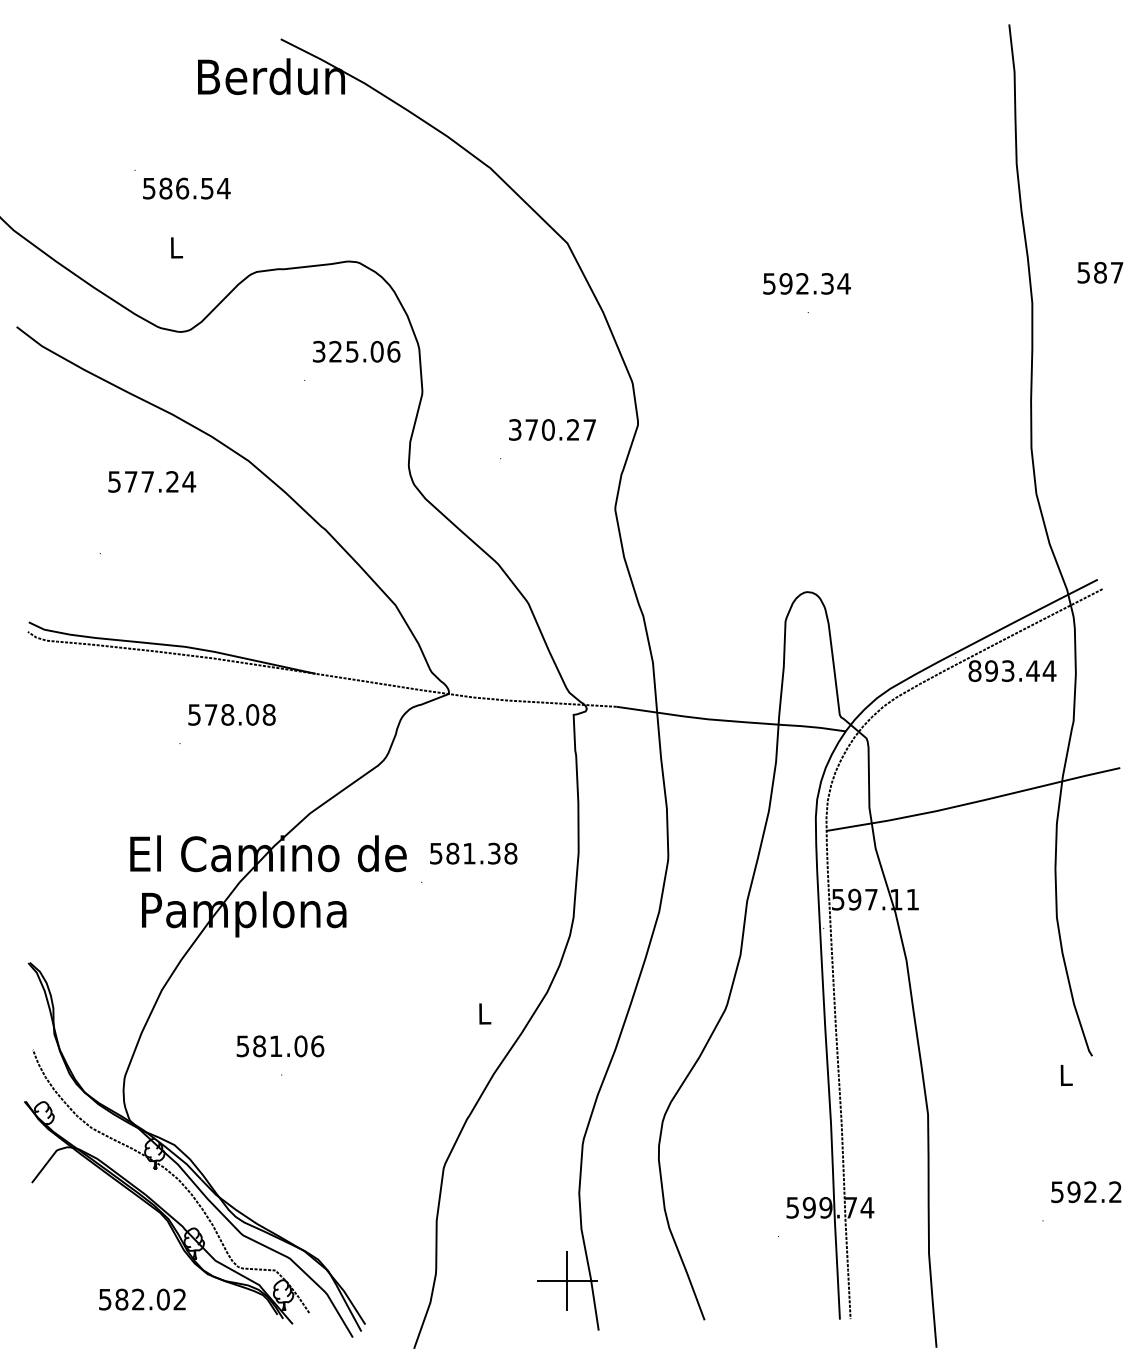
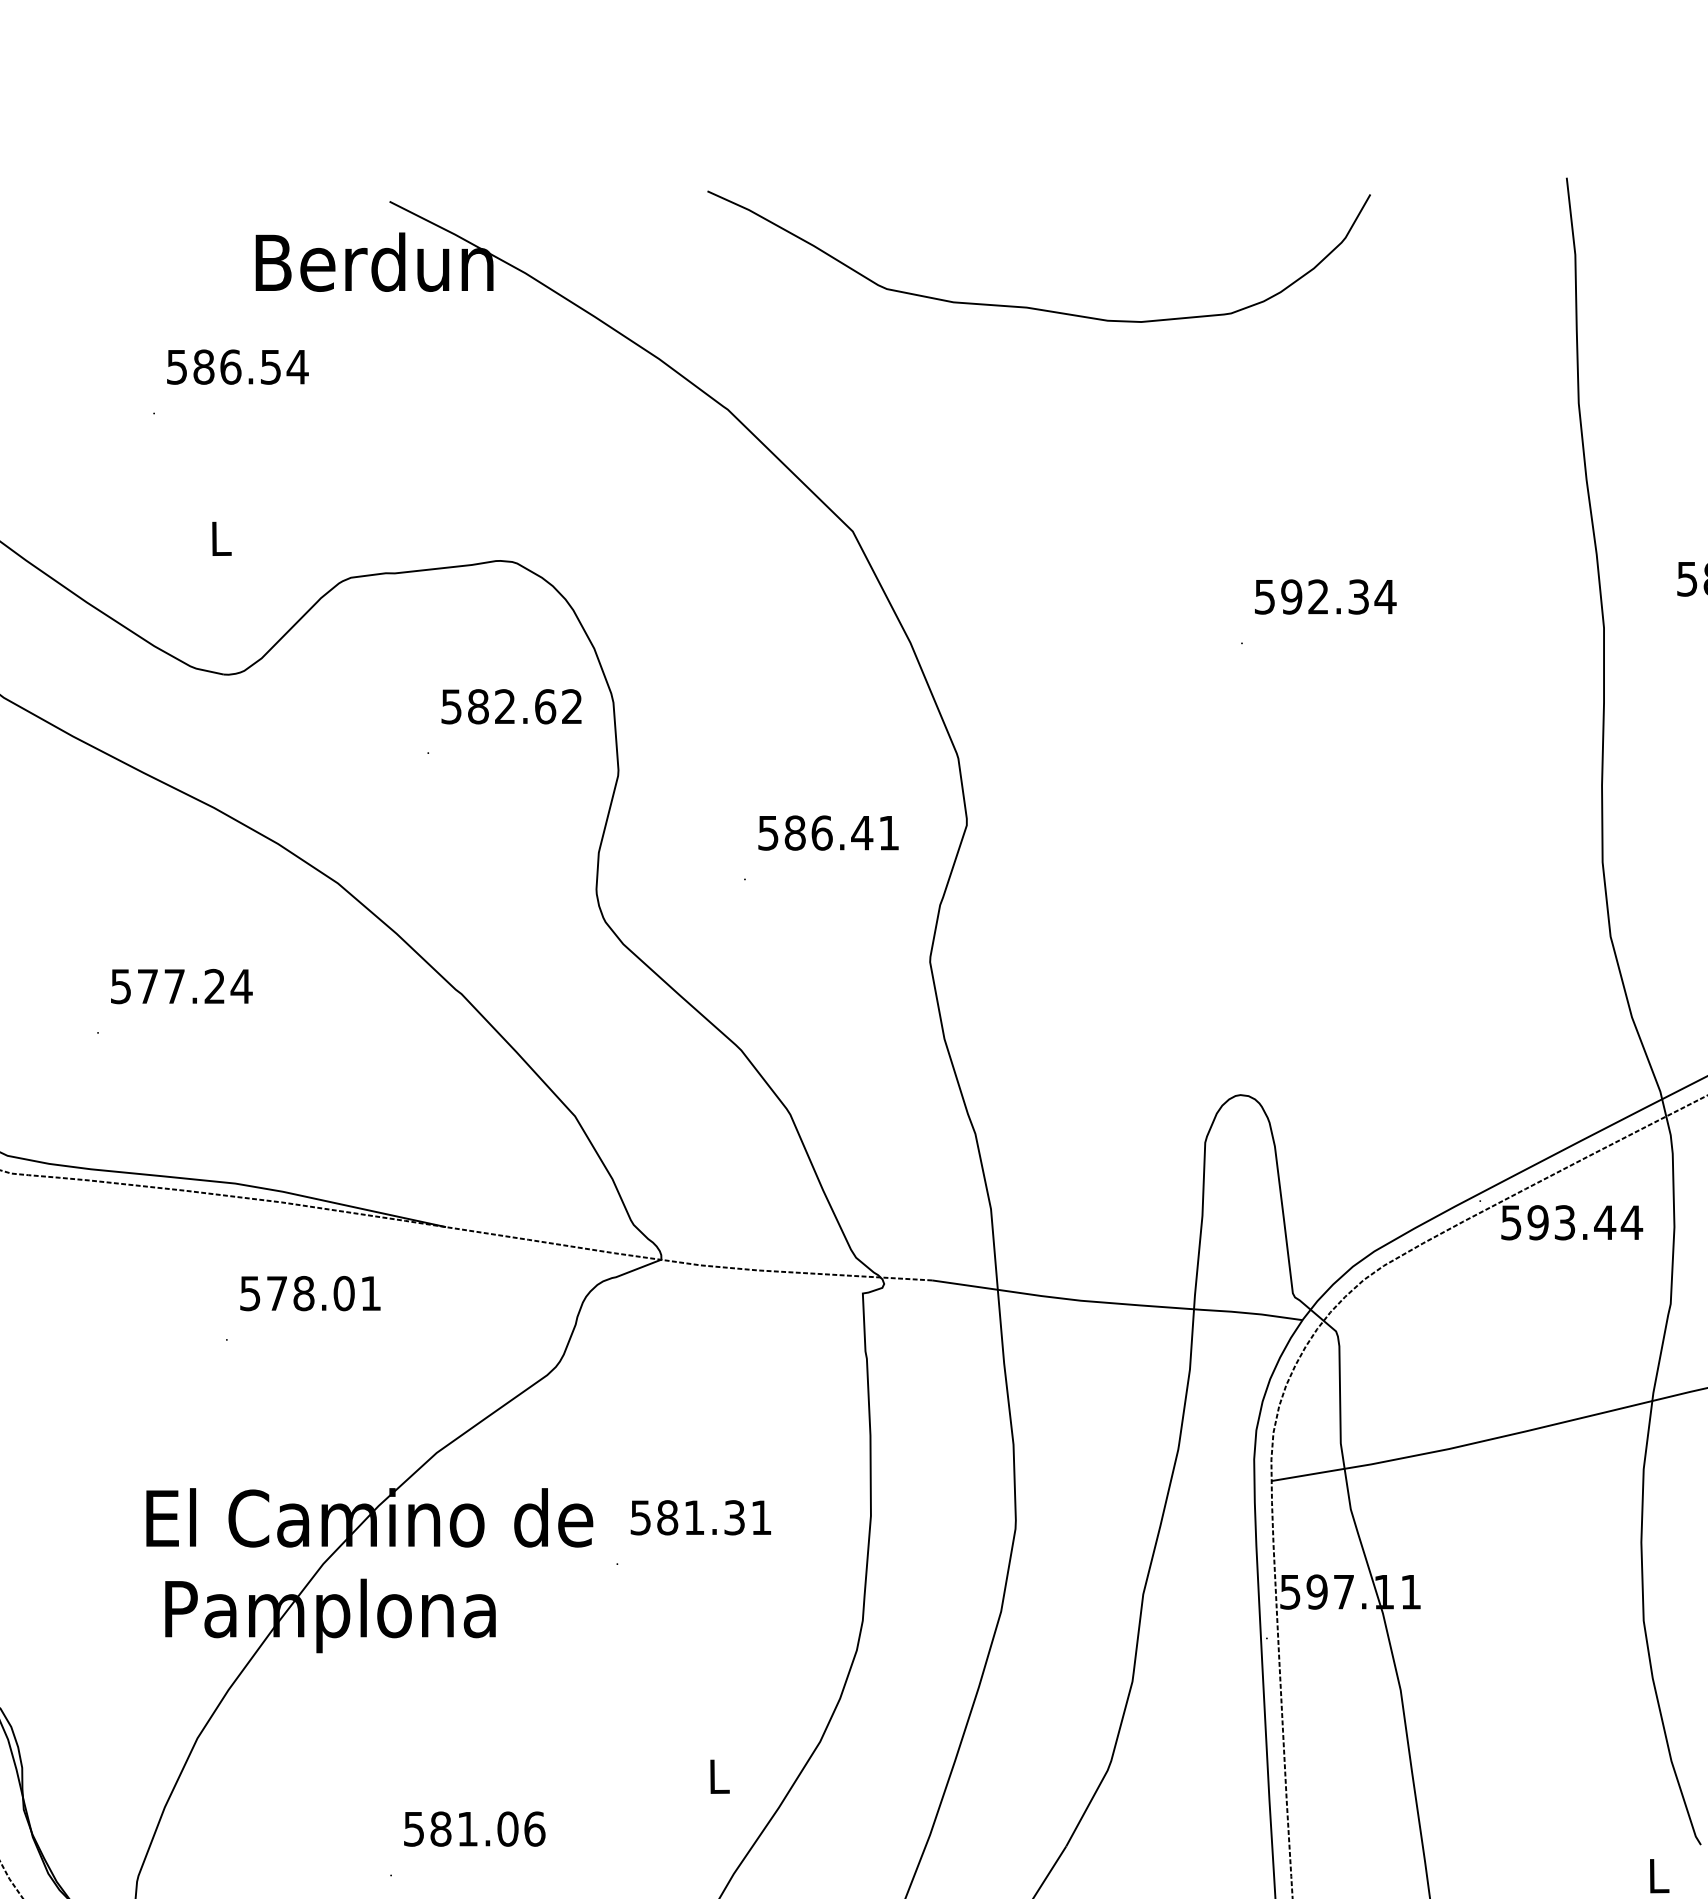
curve: (675, 103) -> (1027, 305), added
text: (186, 188) -> (237, 366), moved
text: (806, 283) -> (1324, 596), moved
text: (356, 351) -> (511, 706), 325.06 -> 582.62
text: (552, 429) -> (828, 832), 370.27 -> 586.41
text: (152, 481) -> (182, 985), moved
text: (974, 670) -> (1510, 1221), 893.44 -> 593.44
text: (268, 714) -> (369, 1292), 578.08 -> 578.01
text: (510, 853) -> (760, 1517), 581.38 -> 581.31
text: (280, 1046) -> (474, 1829), moved

